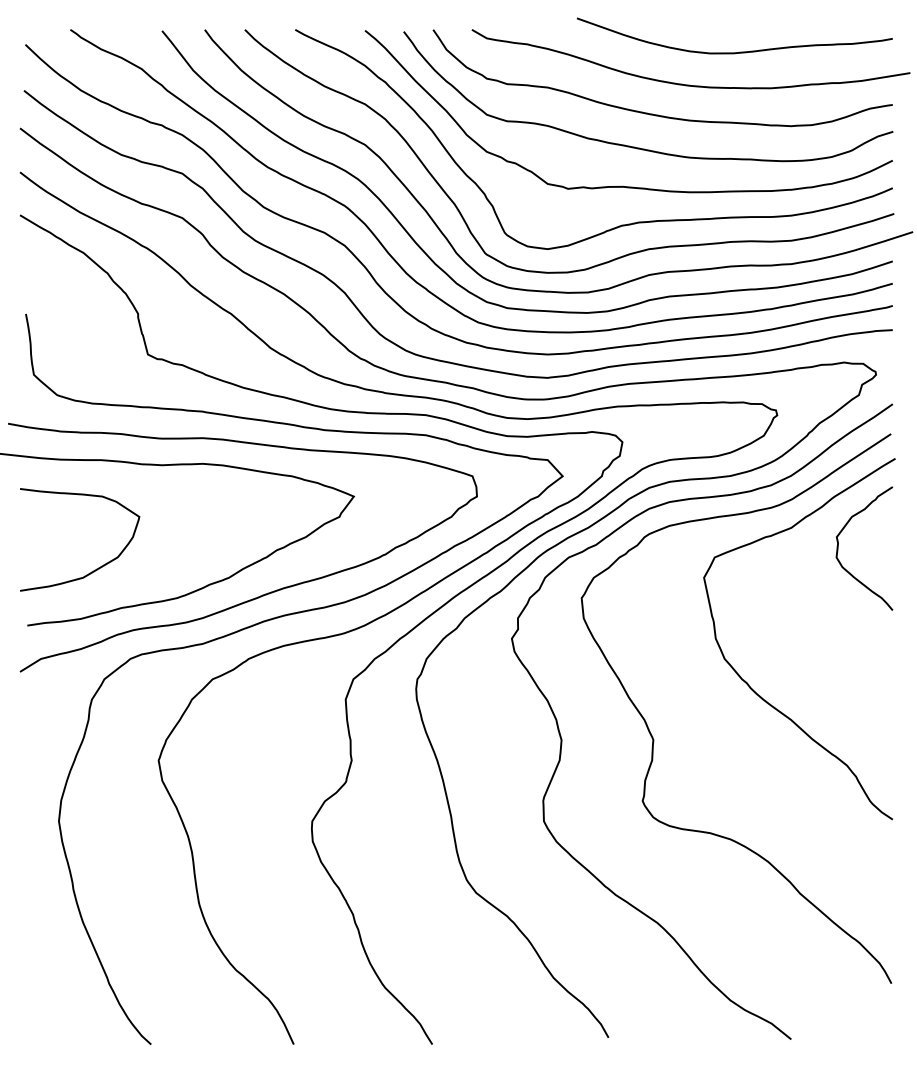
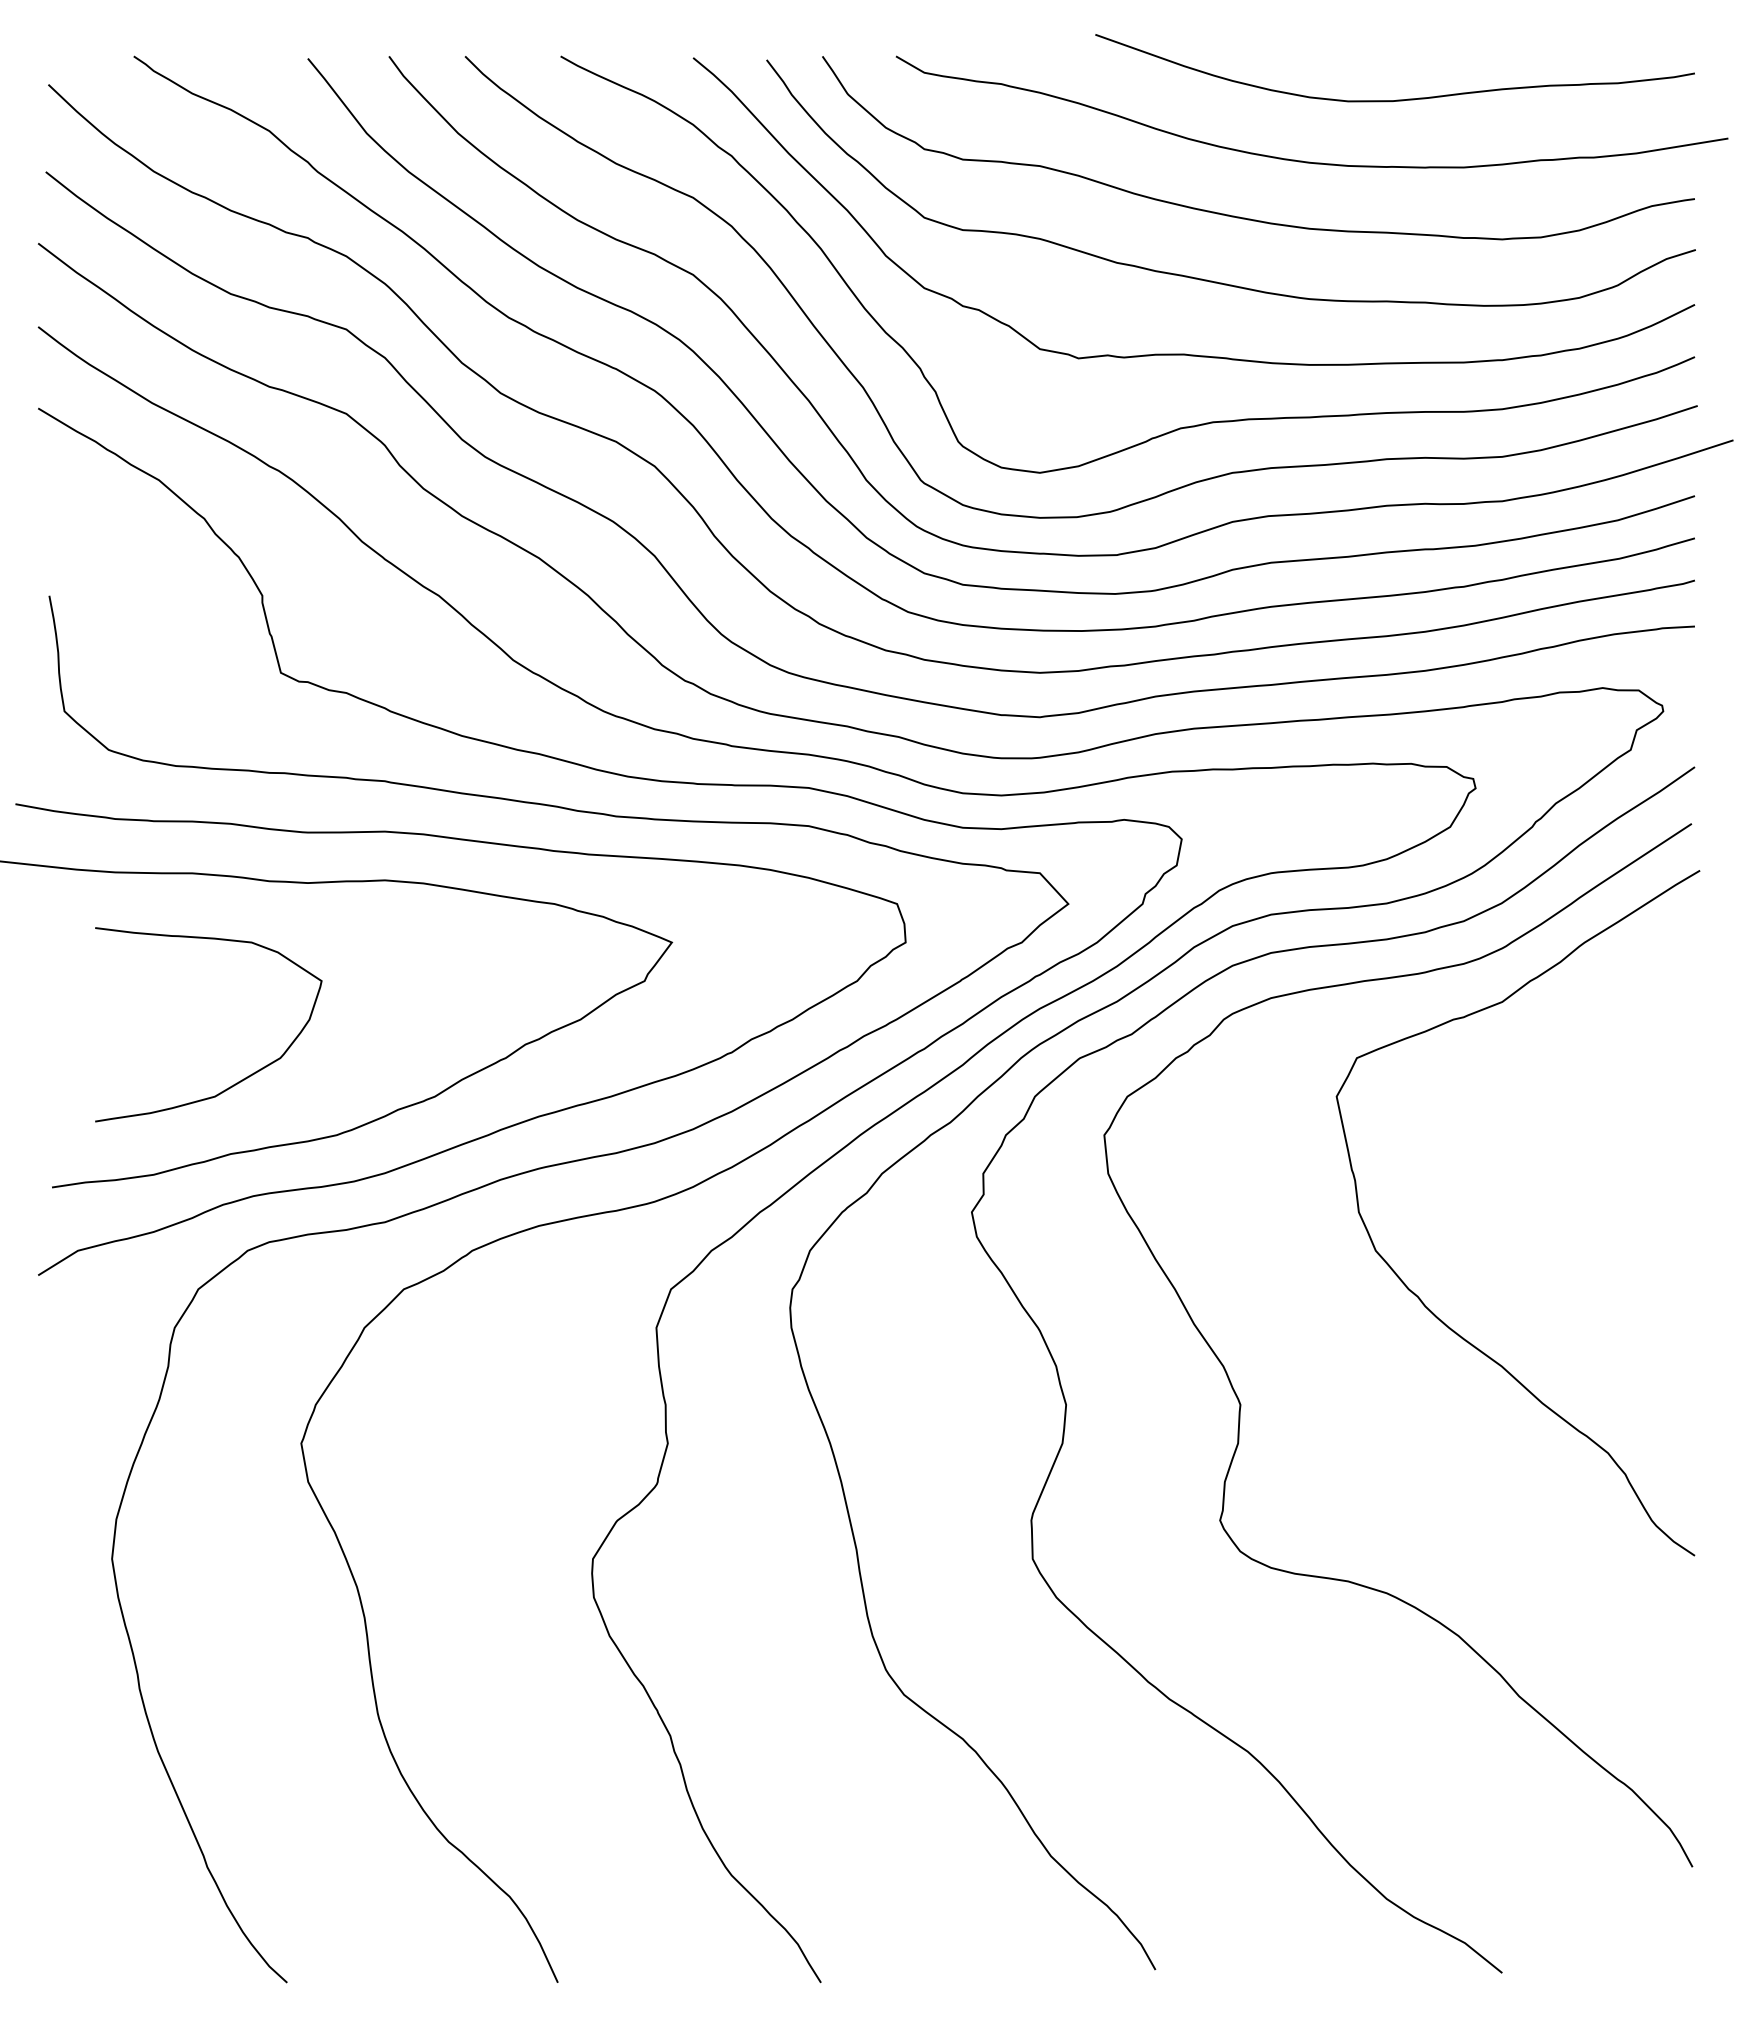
curve: (838, 548) -> (1591, 1041), removed
curve: (96, 568) -> (240, 1079), moved

